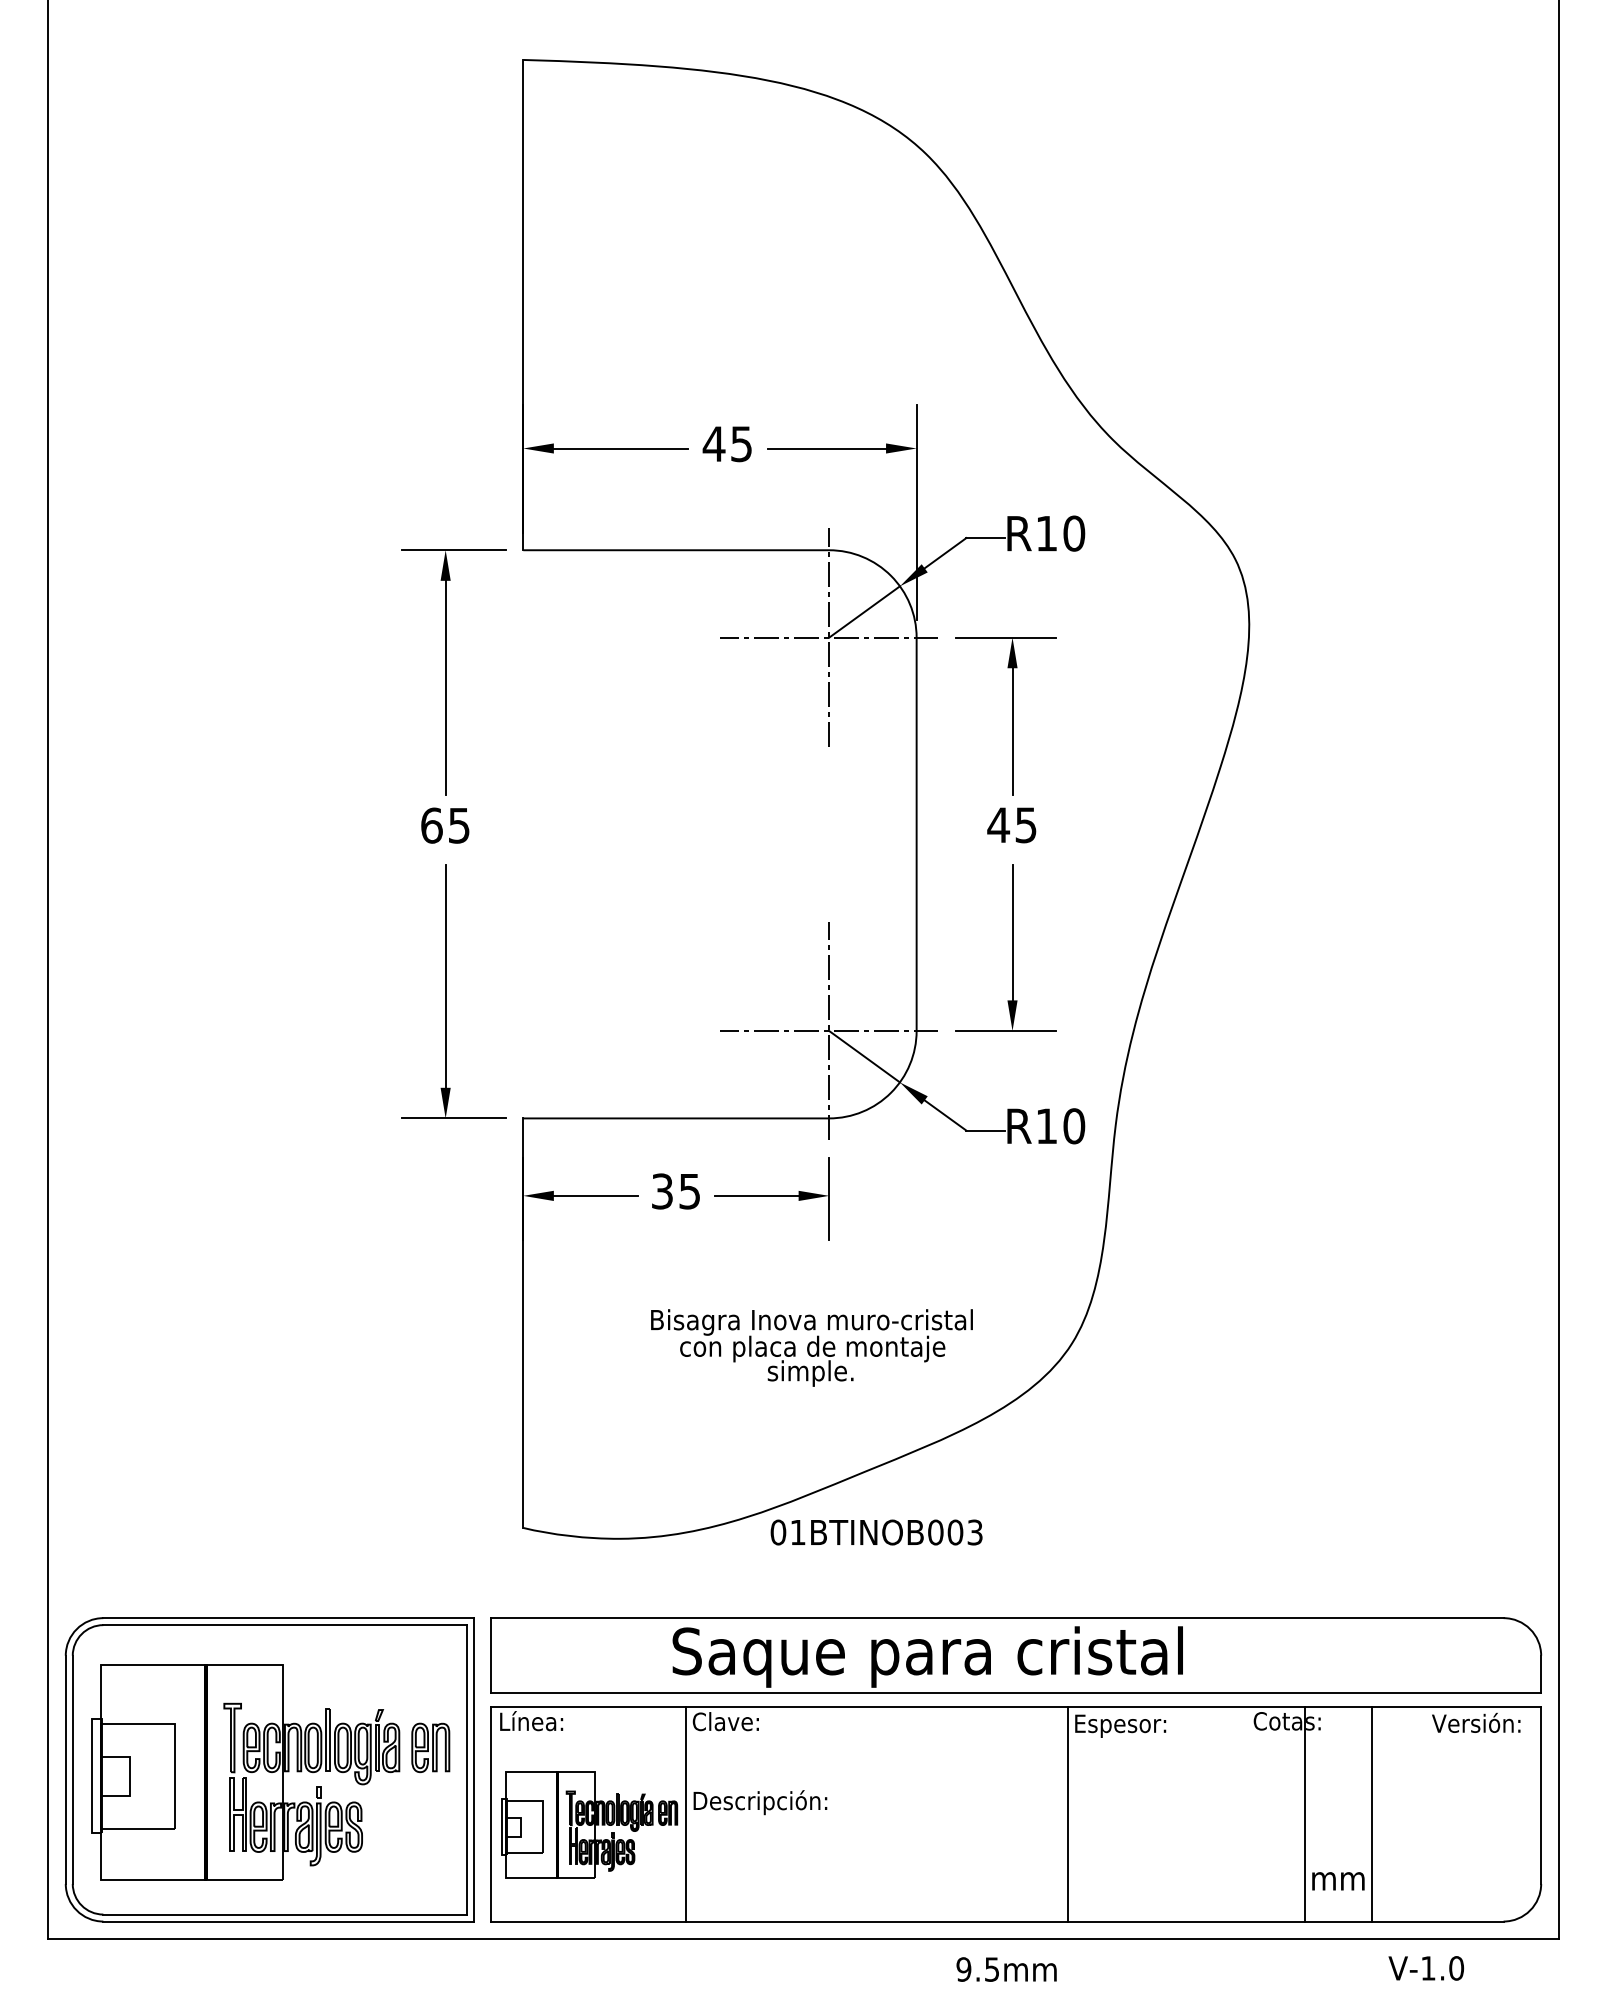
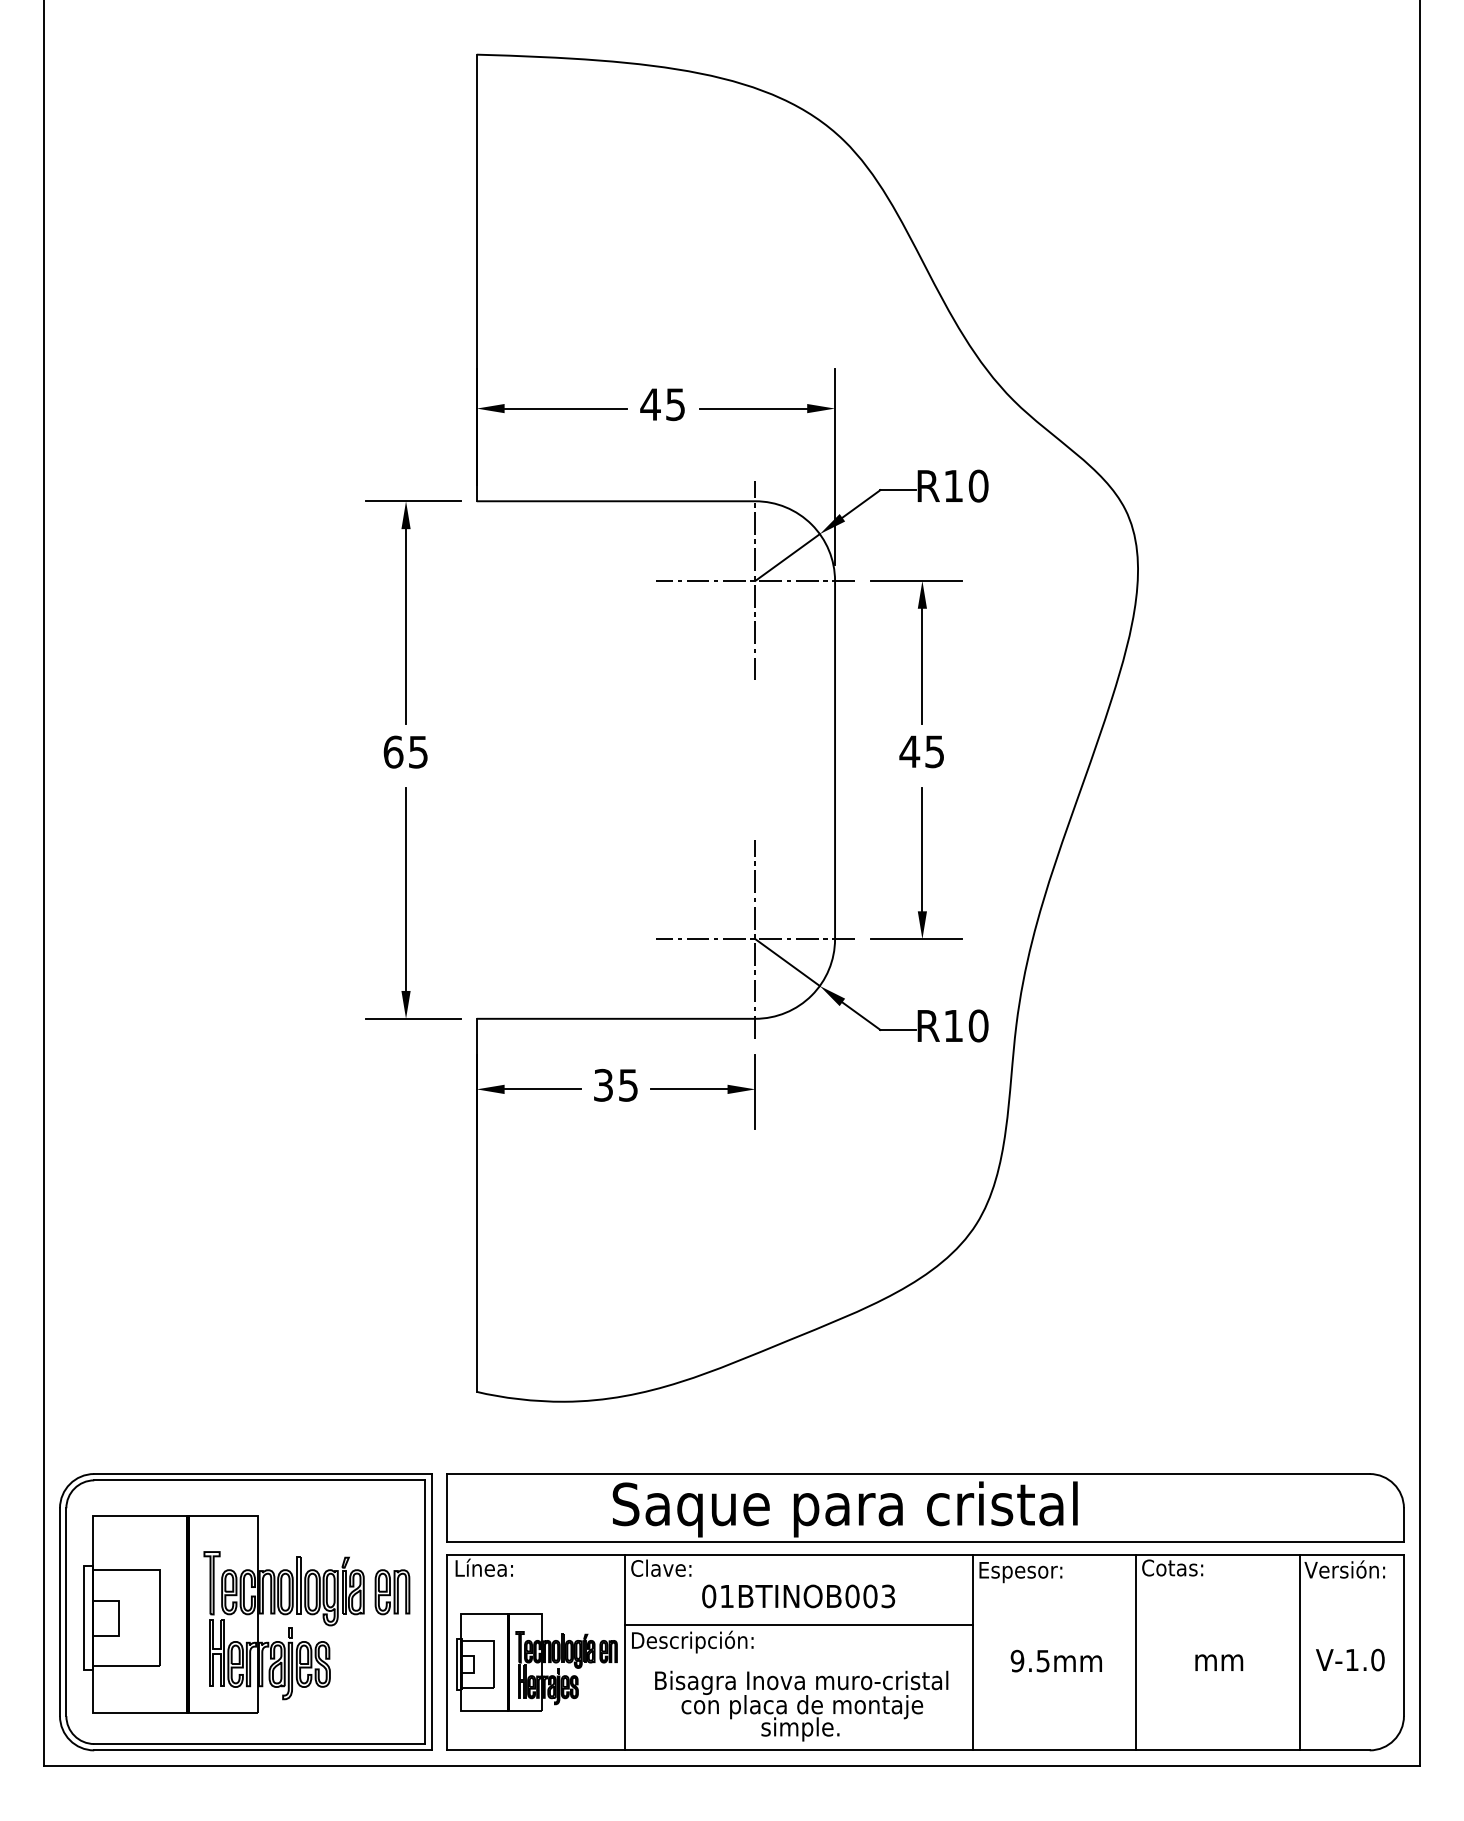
text: (811, 1347) -> (801, 1705), moved
text: (876, 1532) -> (798, 1596), moved
line: (876, 1783) -> (798, 1624), added
line: (1304, 1813) -> (1135, 1651), moved
line: (1371, 1813) -> (1299, 1651), moved
text: (1338, 1881) -> (1219, 1662), moved
text: (1425, 1968) -> (1349, 1660), moved
text: (1006, 1969) -> (1056, 1661), moved

